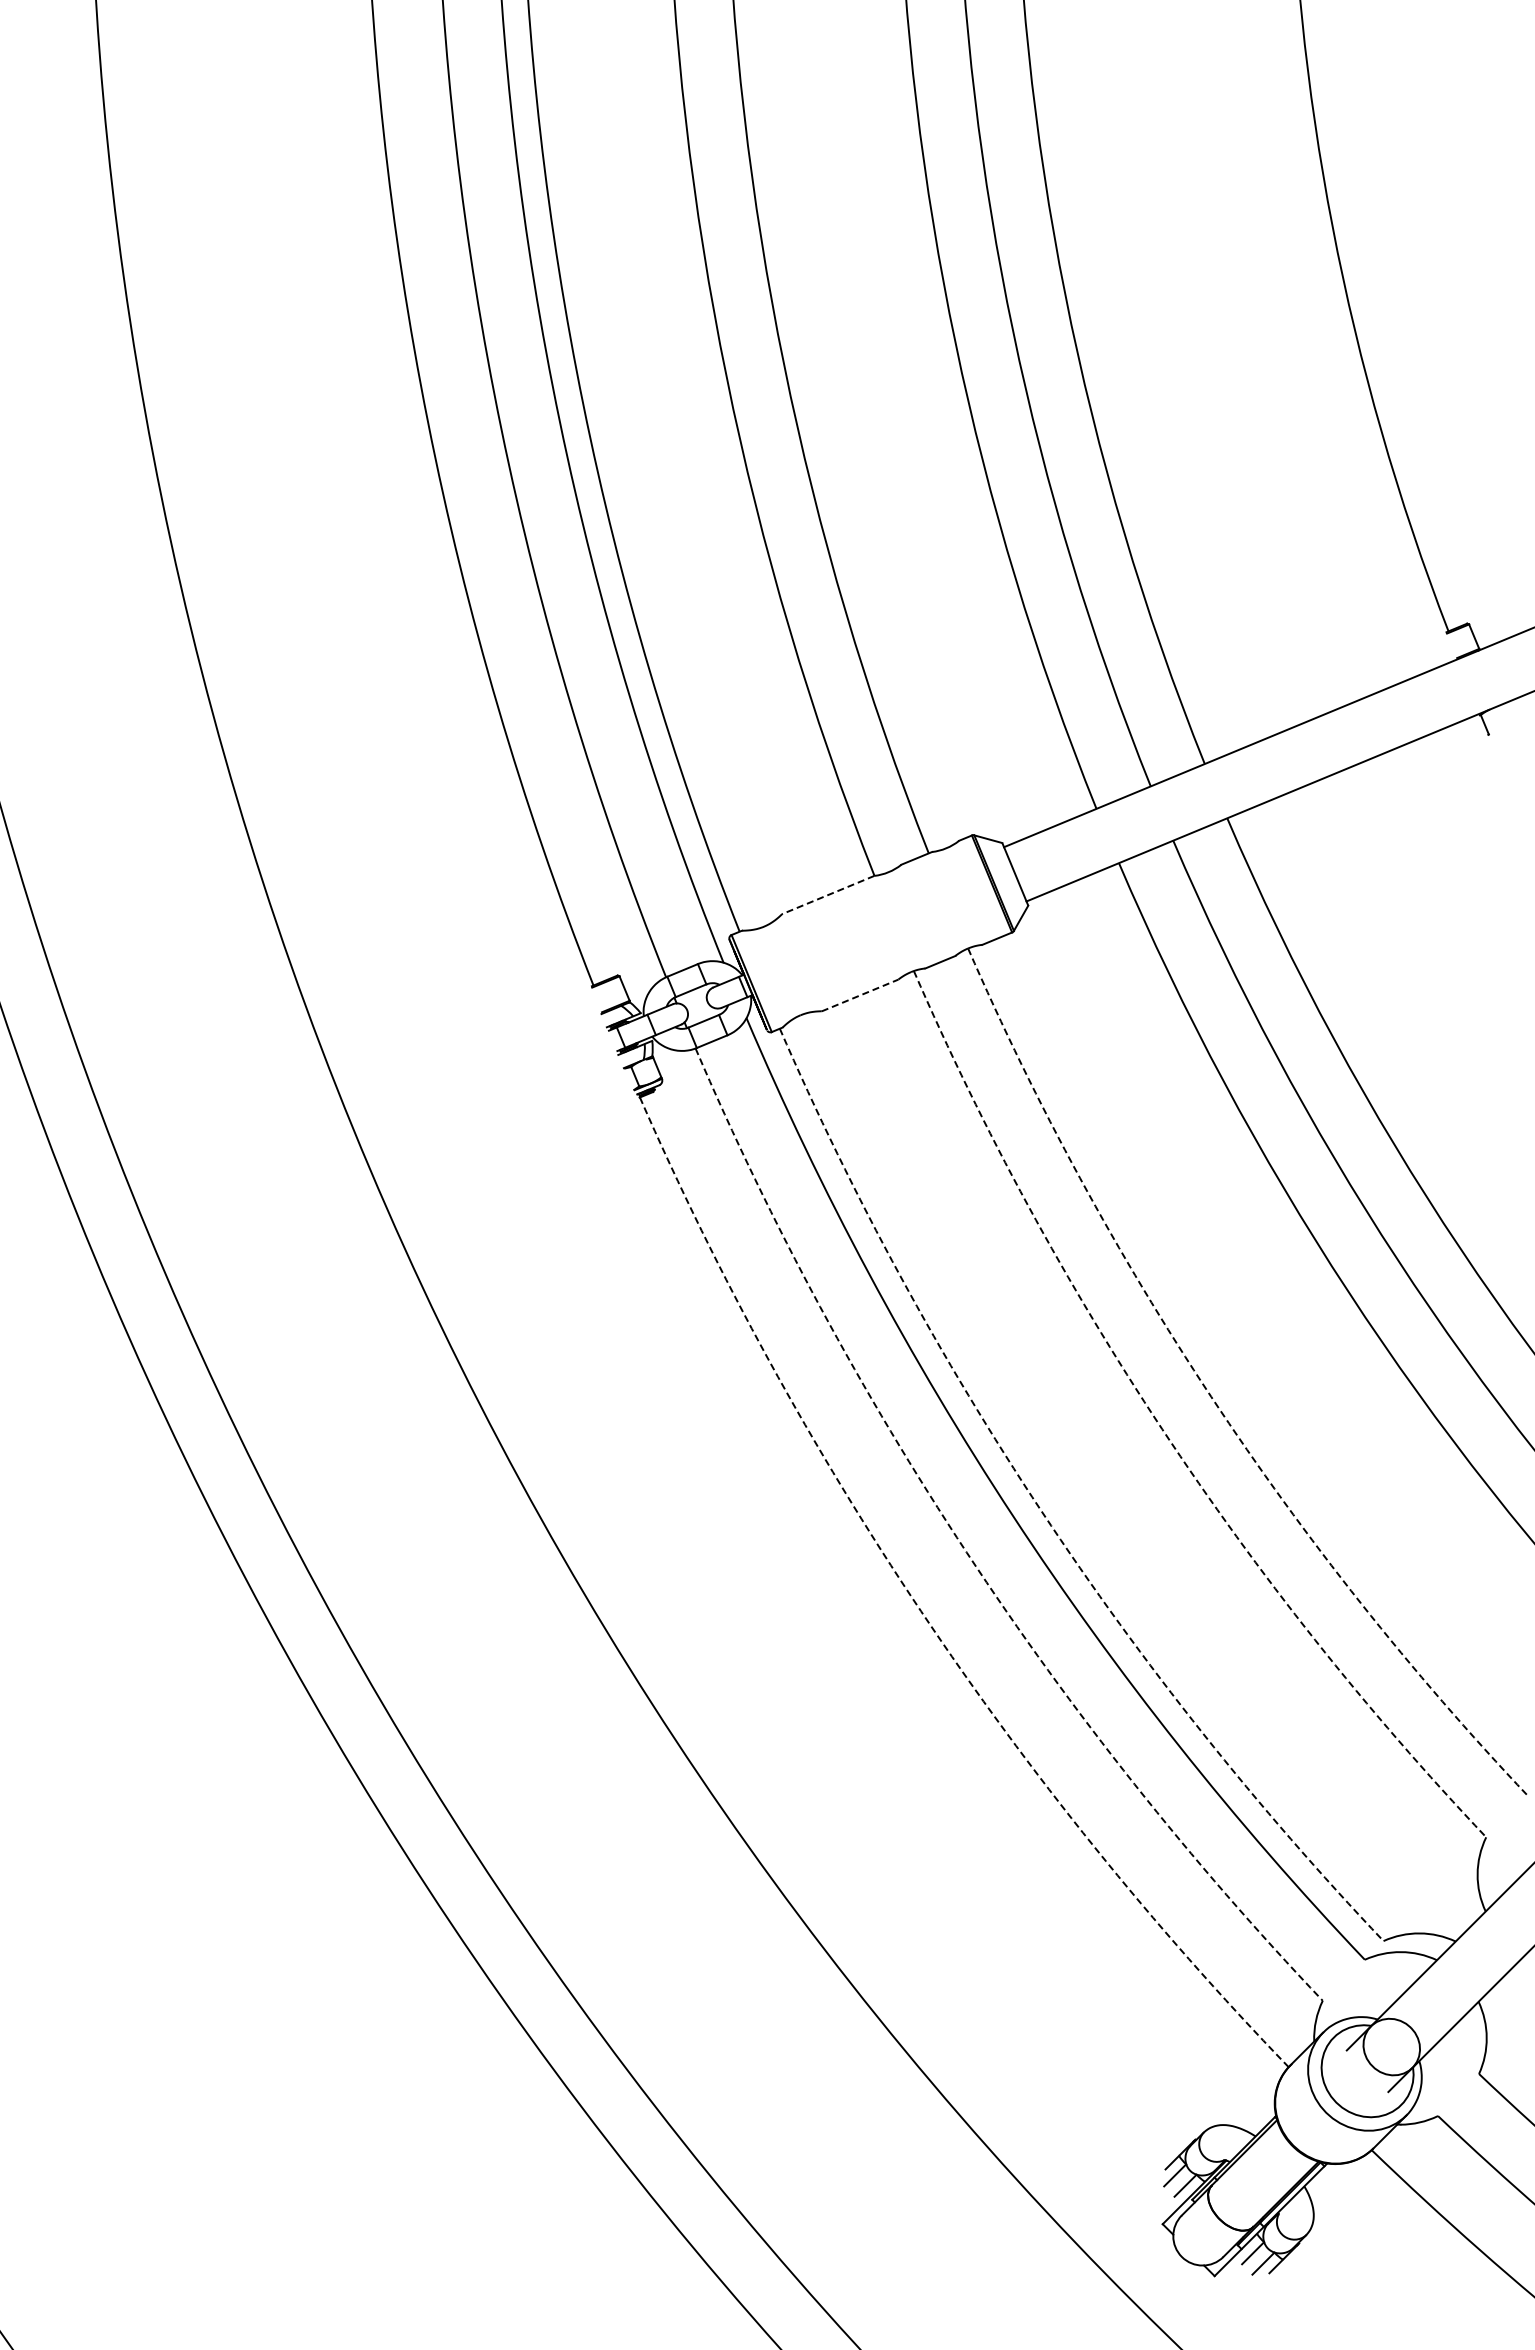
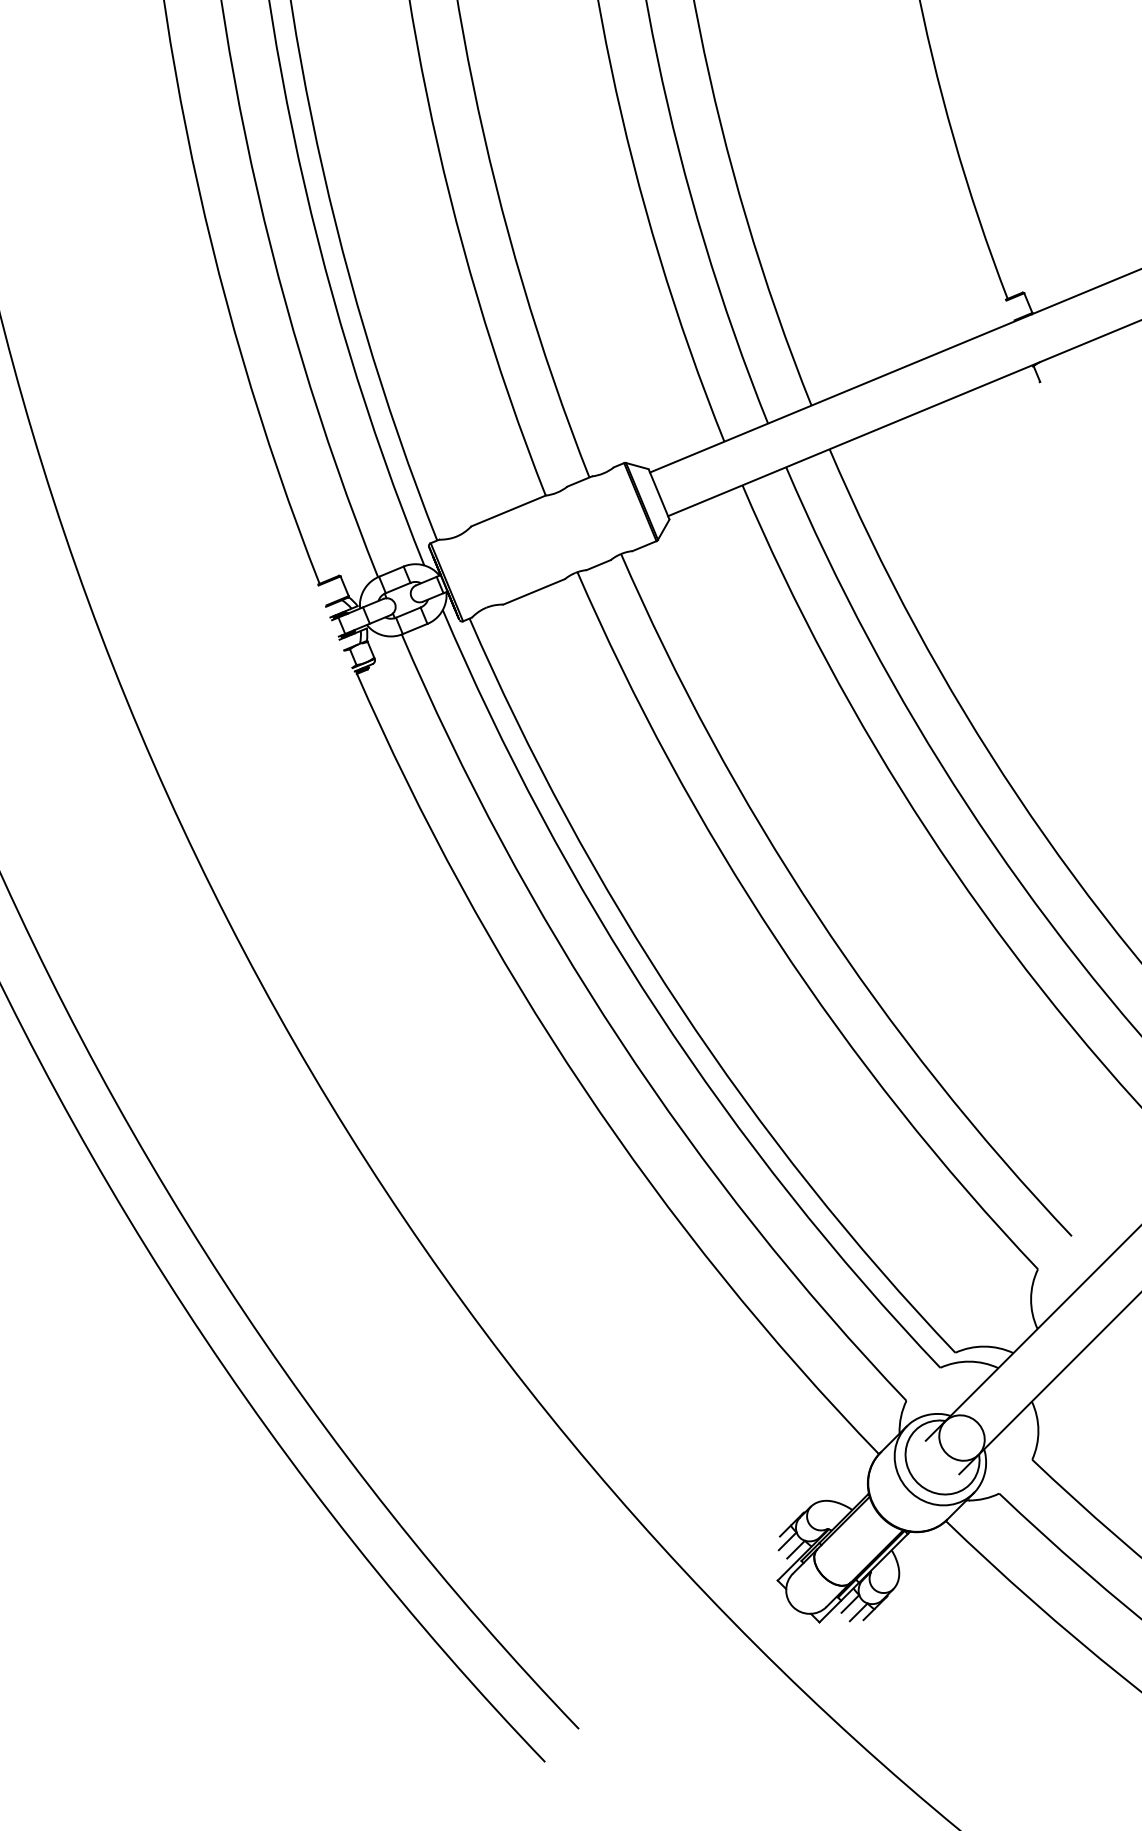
line: (827, 895) -> (507, 511), dashed -> solid
line: (860, 995) -> (534, 591), dashed -> solid
arc: (1211, 1396) -> (816, 914), dashed -> solid
arc: (1162, 1429) -> (777, 941), dashed -> solid
arc: (1041, 1511) -> (680, 1007), dashed -> solid
arc: (966, 1552) -> (619, 1040), dashed -> solid
arc: (921, 1611) -> (583, 1087), dashed -> solid

